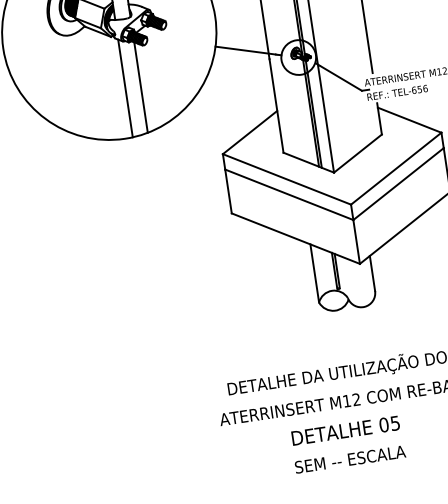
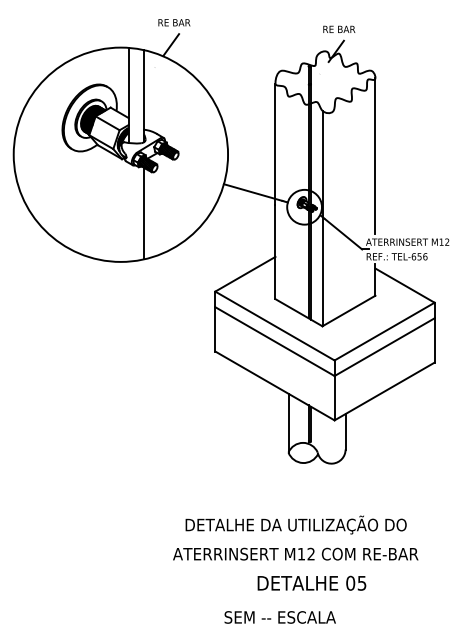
line: (125, 87) -> (128, 211), removed
text: (345, 430) -> (311, 582), moved
text: (349, 459) -> (279, 617), moved

